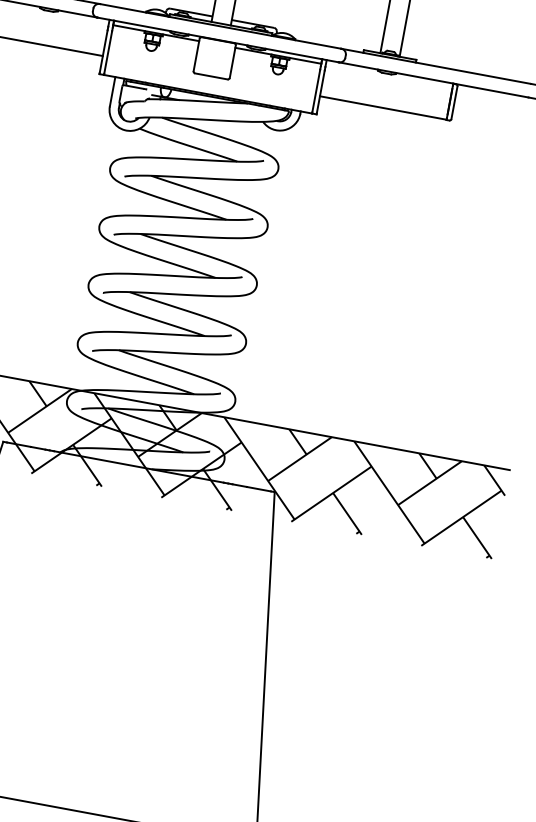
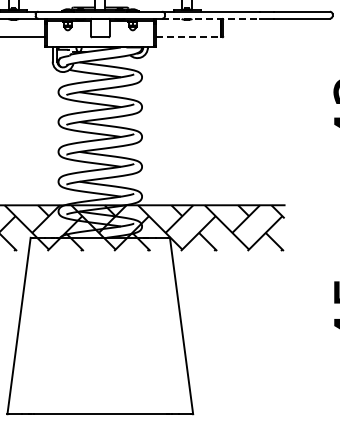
line: (432, 79) -> (210, 18), solid -> dashed
line: (385, 108) -> (189, 37), solid -> dashed

